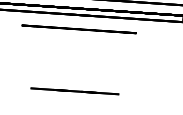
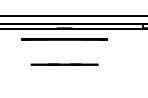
line: (74, 91) -> (64, 64), moved

